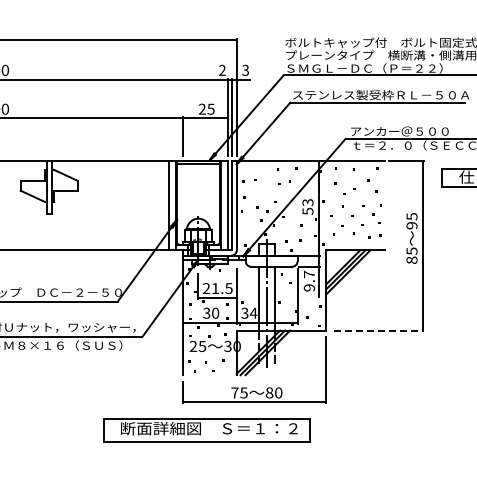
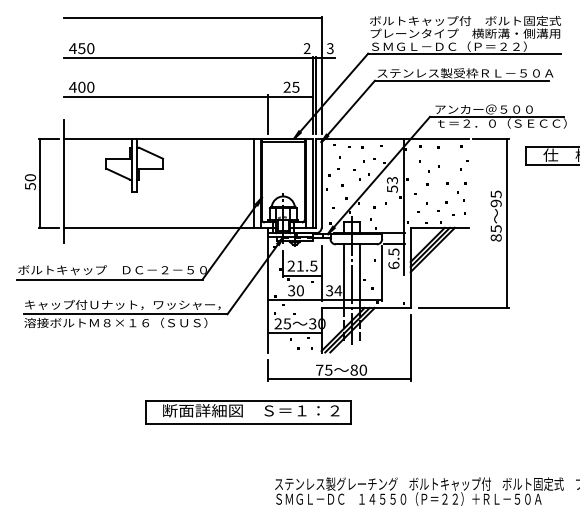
text: (308, 280) -> (393, 258), 9.7 -> 6.5
line: (379, 330) -> (463, 307), dashed -> solid
line: (209, 356) -> (294, 333), added
part: (206, 430) -> (248, 412), moved

